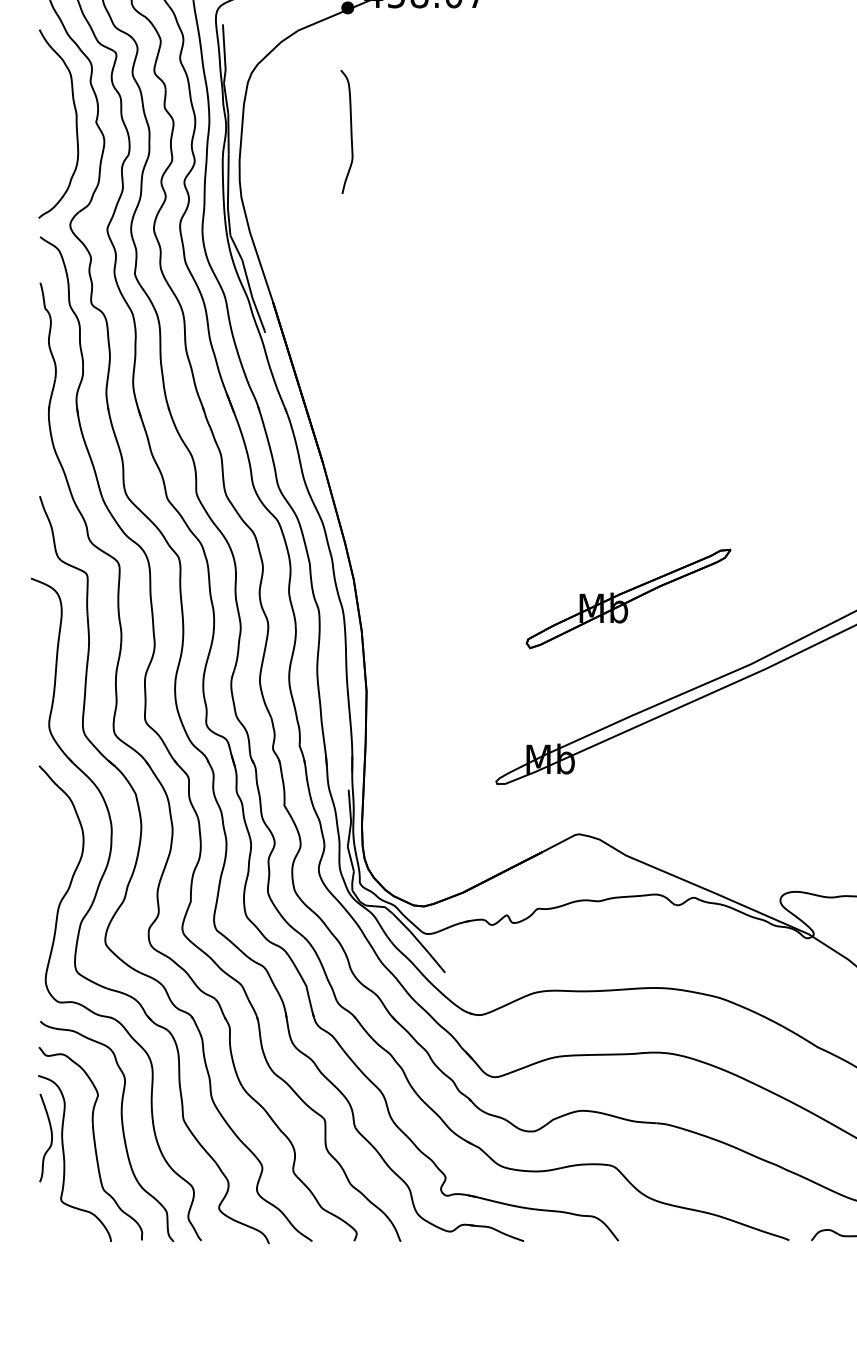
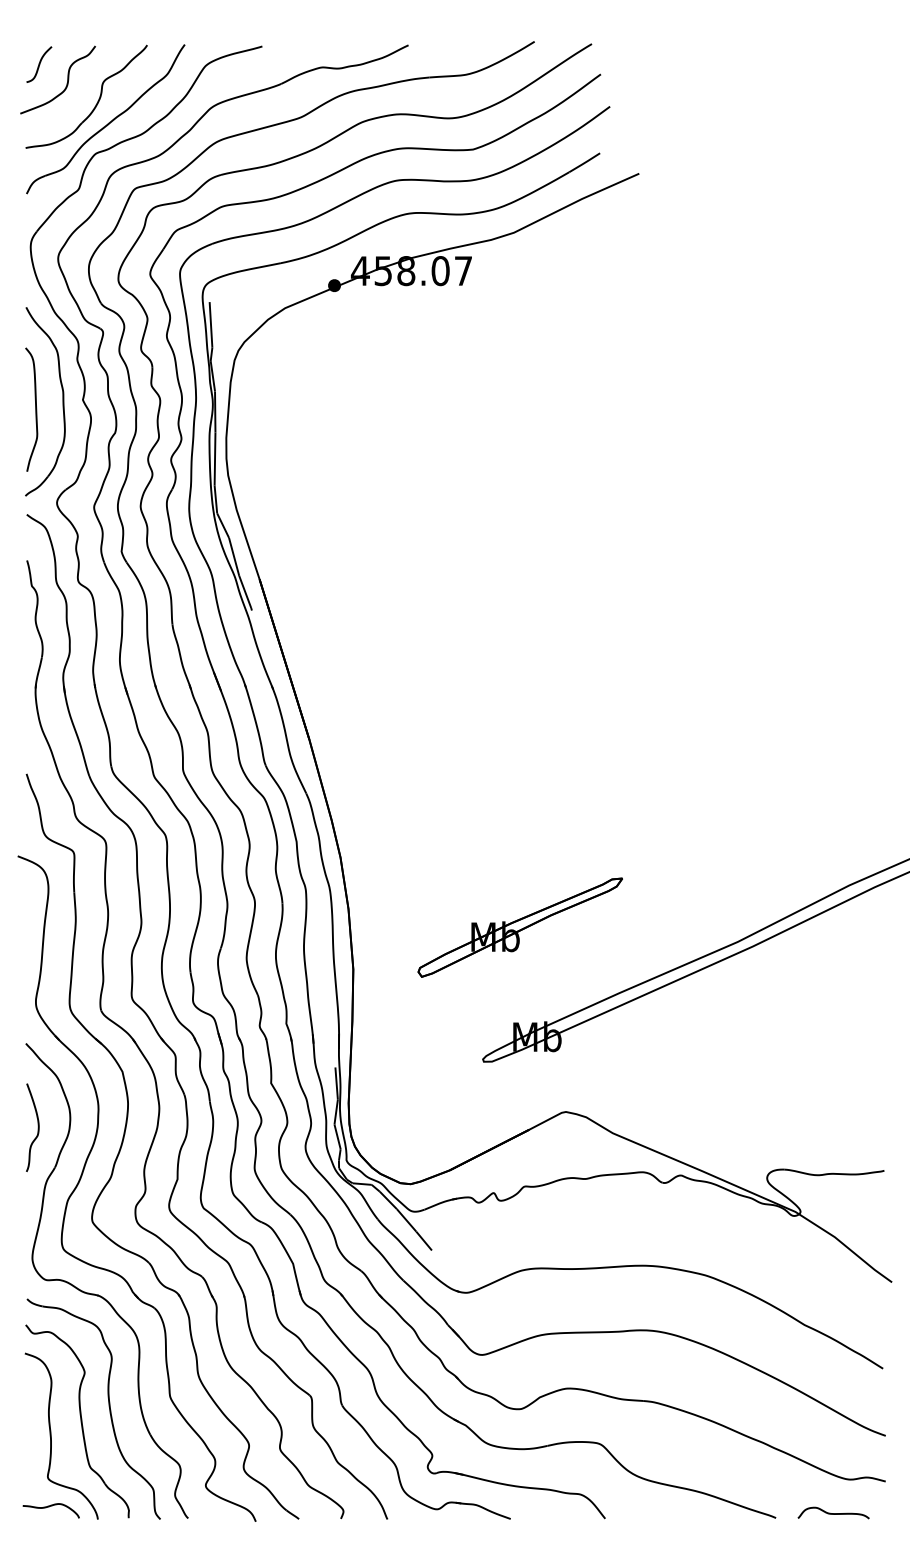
curve: (350, 131) -> (35, 409), moved
part: (627, 598) -> (519, 927), moved
curve: (50, 1137) -> (37, 1127), moved
curve: (62, 1229) -> (49, 1507), added

